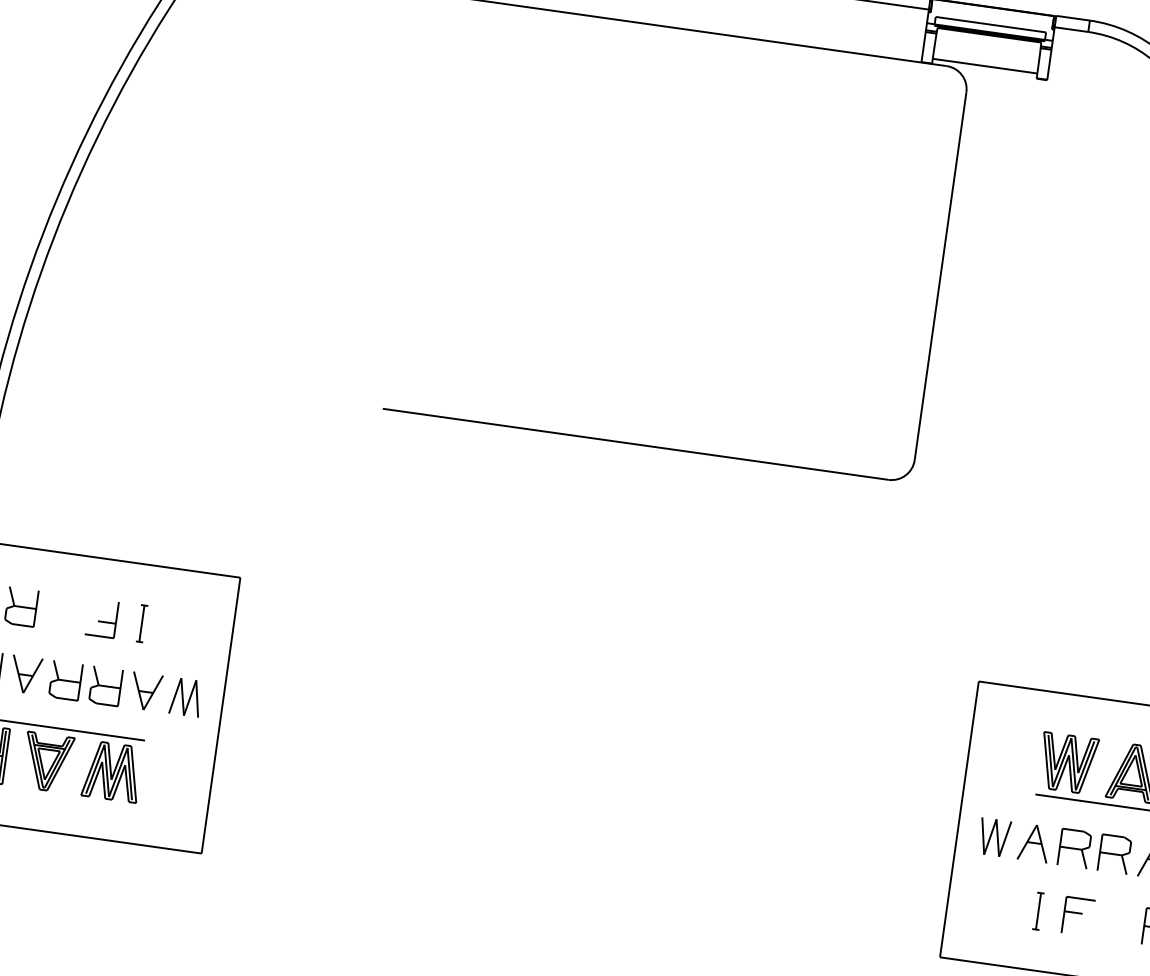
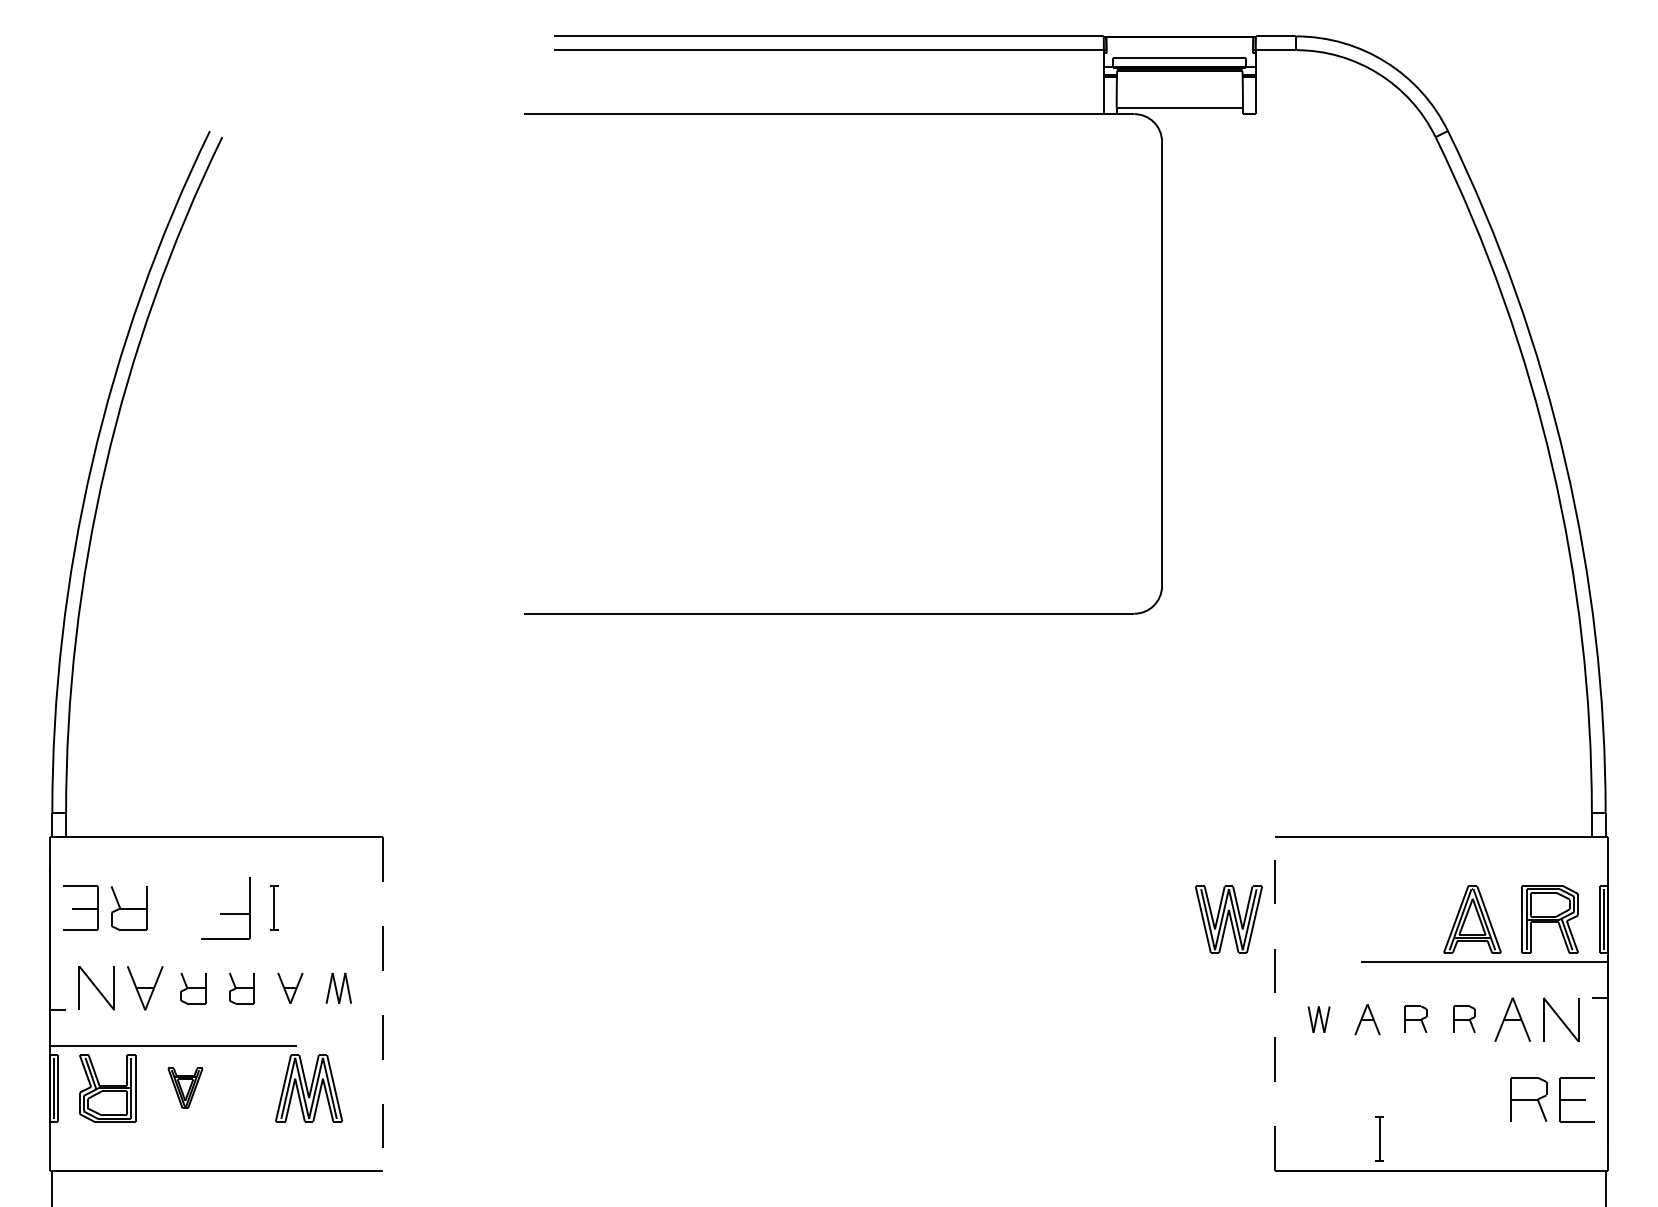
part: (101, 618) -> (225, 908), size x1.4
part: (65, 680) -> (193, 988), size x0.7
part: (105, 686) -> (241, 988), size x0.7
part: (146, 691) -> (290, 988), size x0.7
part: (185, 697) -> (338, 988), size x0.7
line: (221, 716) -> (383, 1004), solid -> dashed
part: (47, 762) -> (185, 1088), size x0.6
part: (1067, 763) -> (1228, 919), moved
part: (112, 771) -> (309, 1088), moved
line: (959, 819) -> (1274, 1004), solid -> dashed
part: (993, 837) -> (1318, 1019), size x0.6
part: (1034, 843) -> (1367, 1019), size x0.7
part: (1074, 848) -> (1415, 1019), size x0.6
part: (1114, 854) -> (1464, 1019), size x0.6
part: (1038, 911) -> (1379, 1138), moved
part: (1078, 916) -> (1431, 1099), removed

